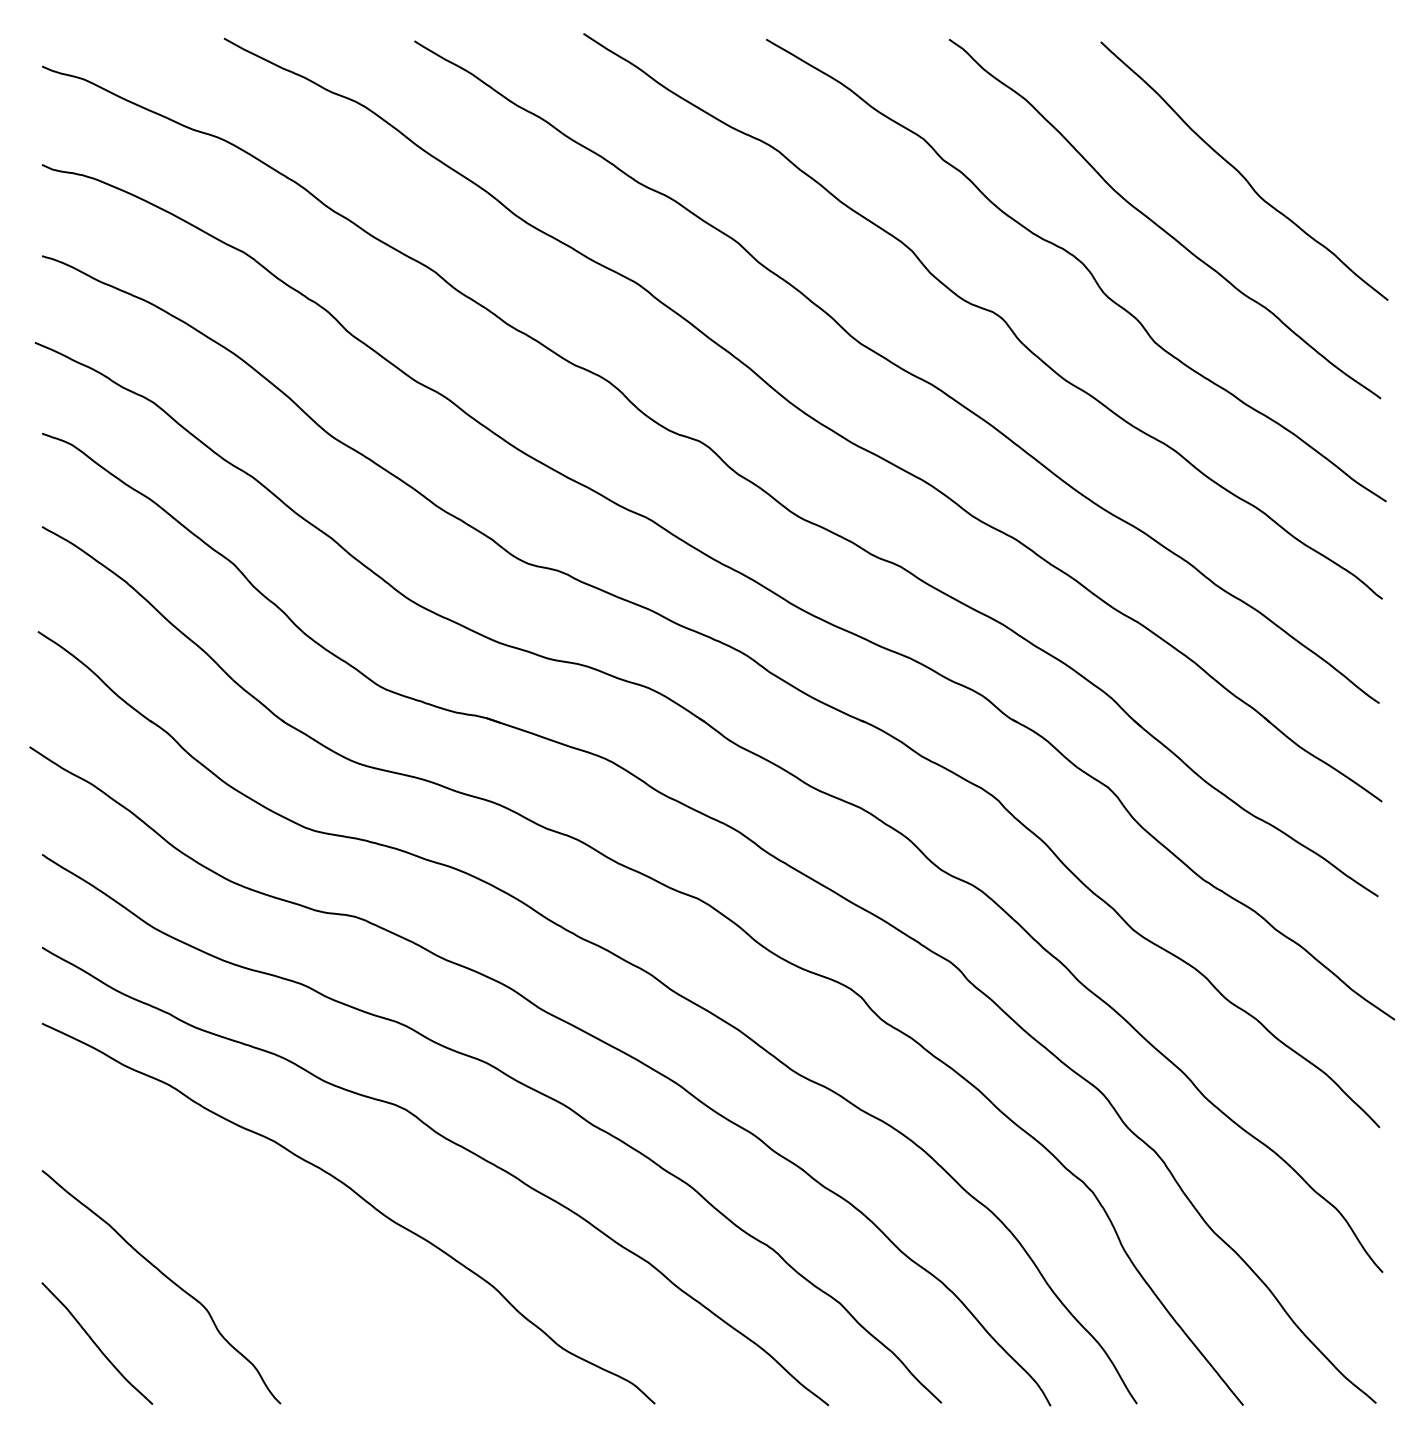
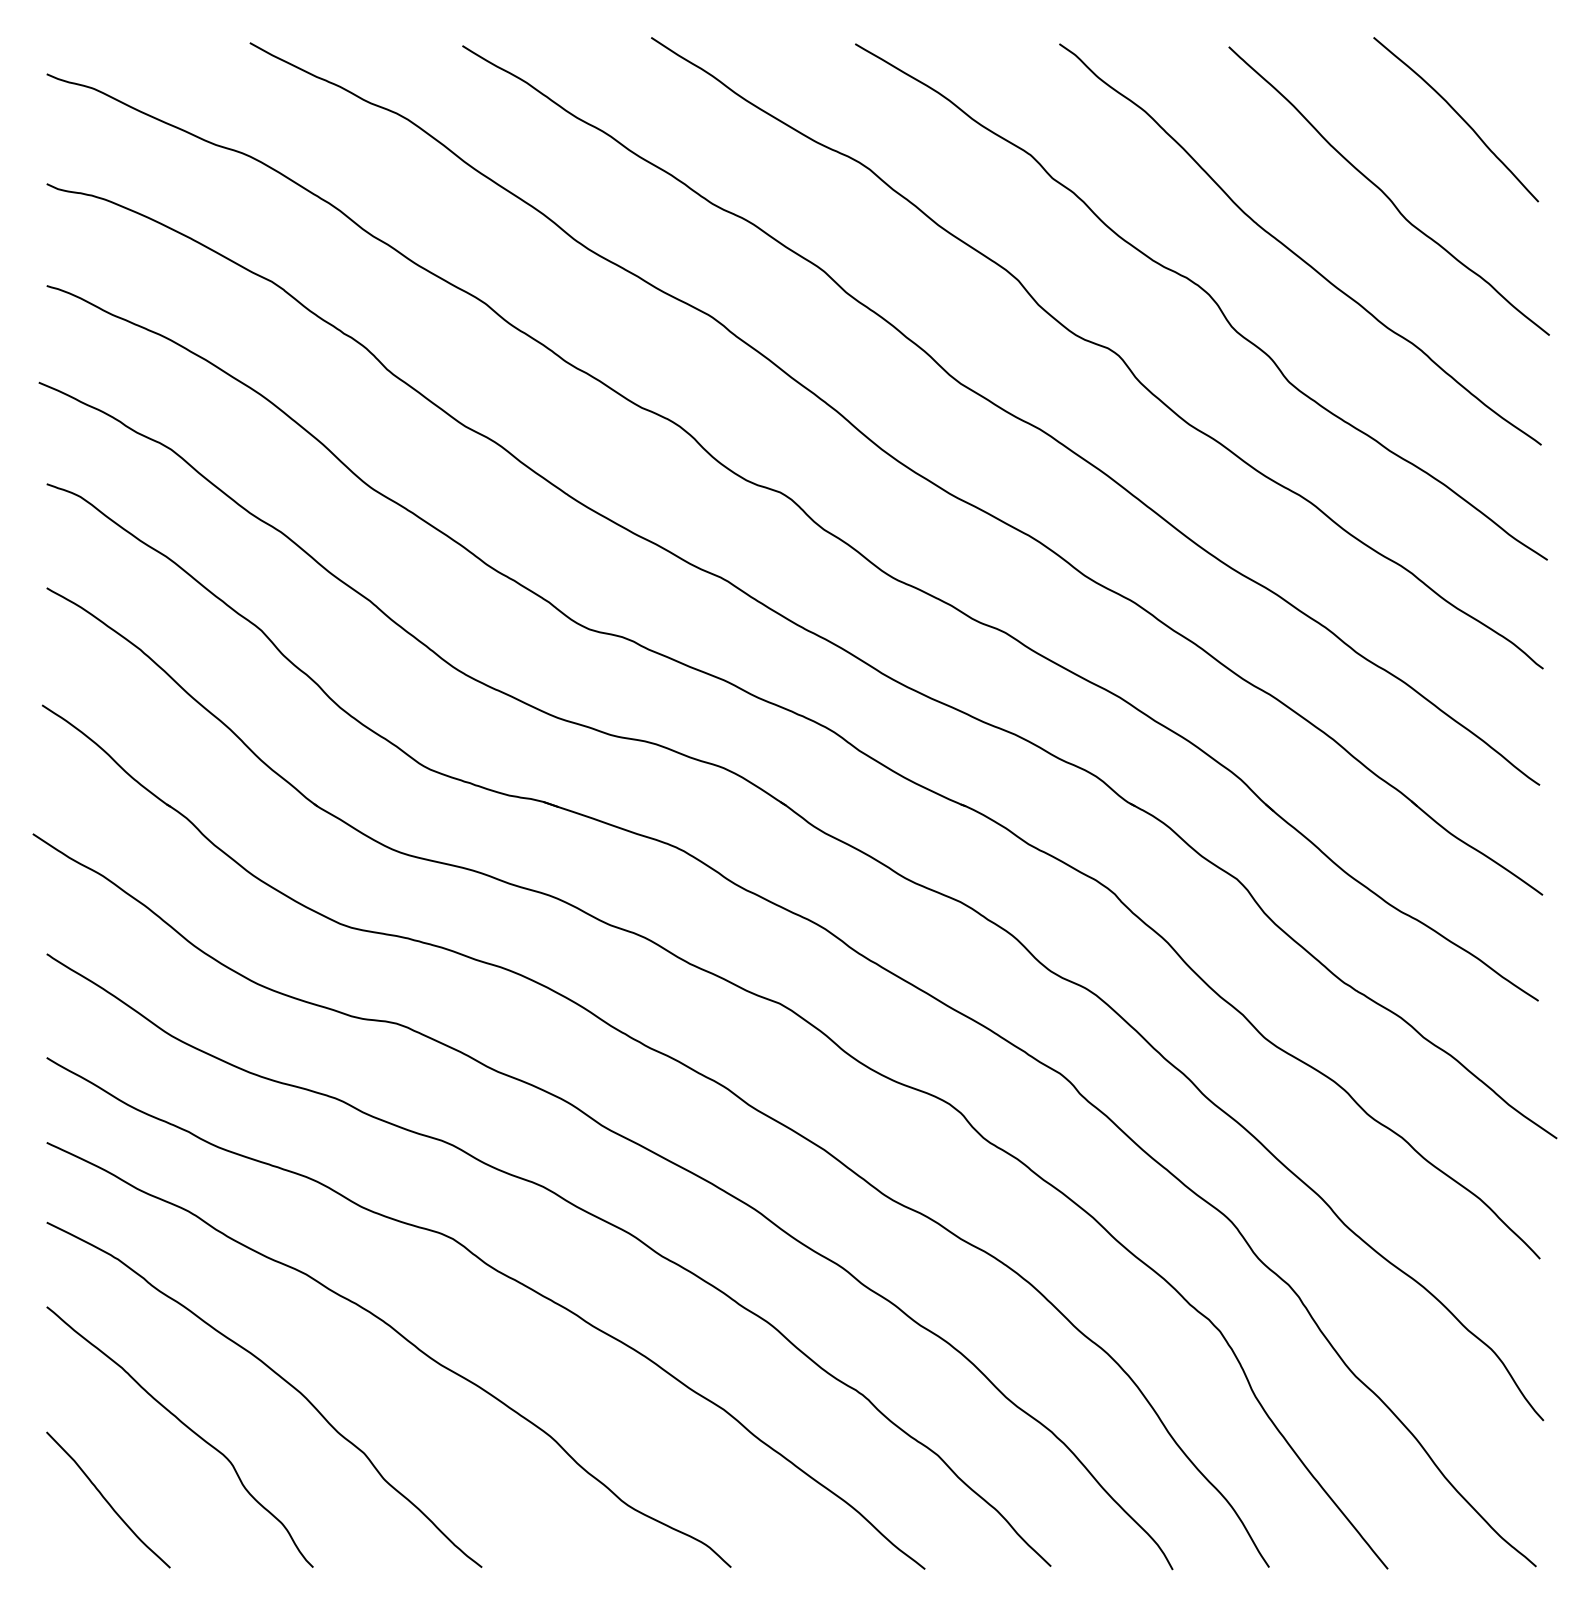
curve: (1308, 106) -> (1460, 118), added
curve: (250, 1233) -> (279, 1377), added

